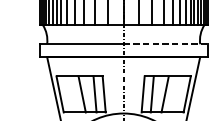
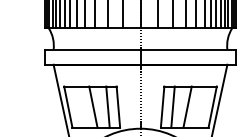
line: (165, 44) -> (188, 50), dashed -> solid

